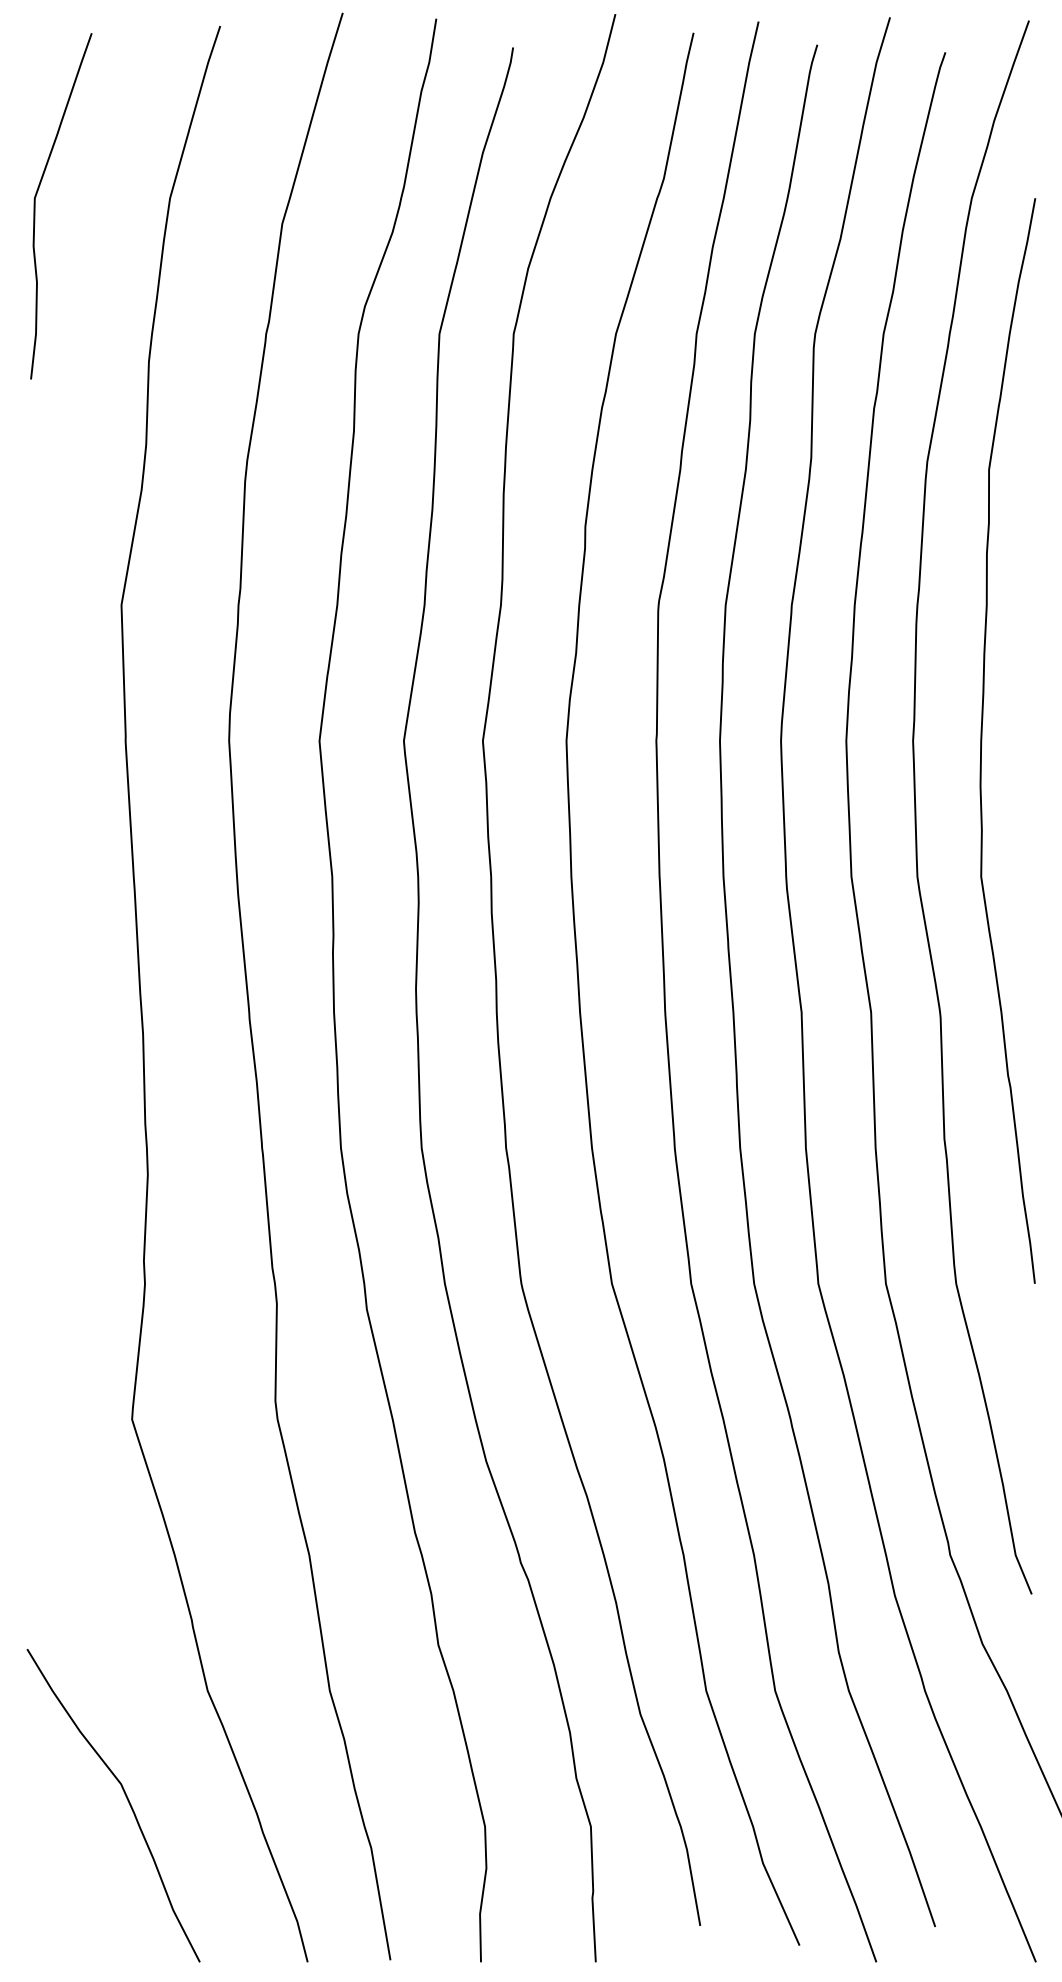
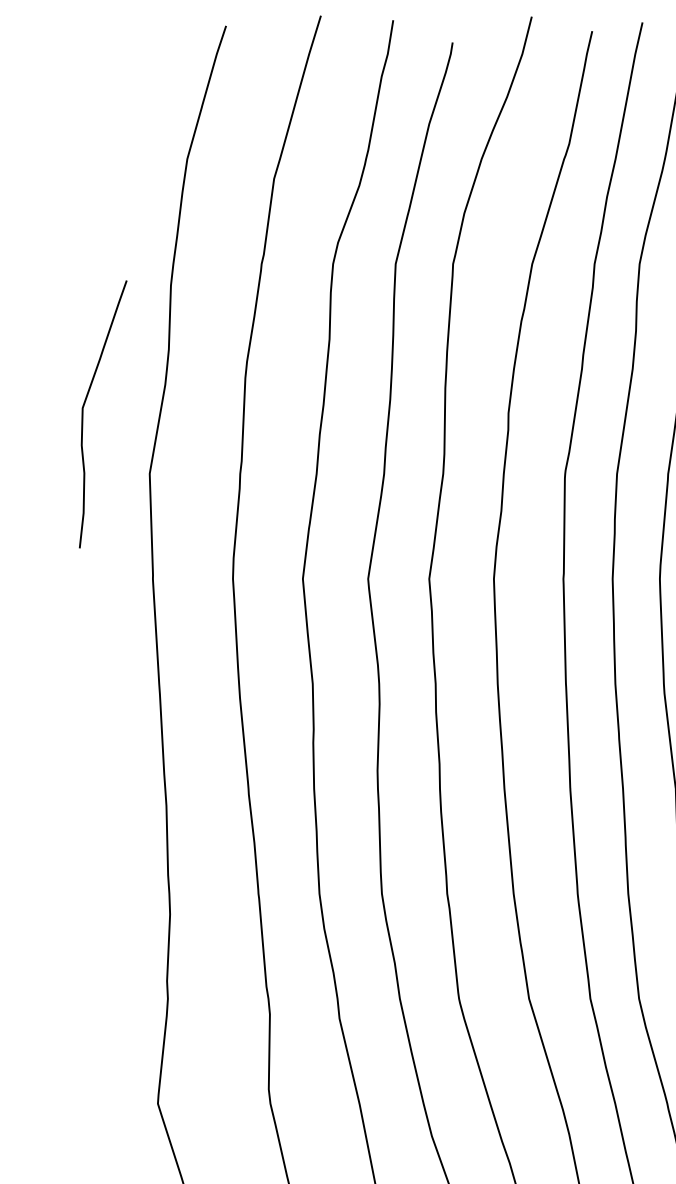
curve: (35, 206) -> (83, 414), moved

